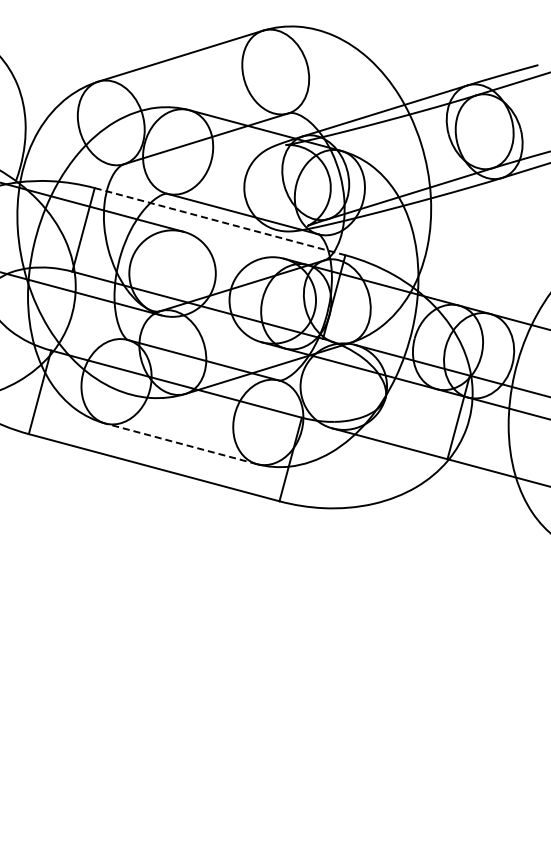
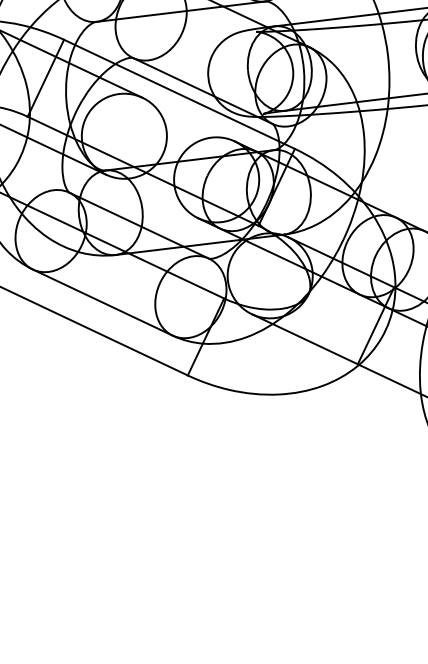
line: (220, 221) -> (179, 94), dashed -> solid
line: (181, 443) -> (103, 302), dashed -> solid

